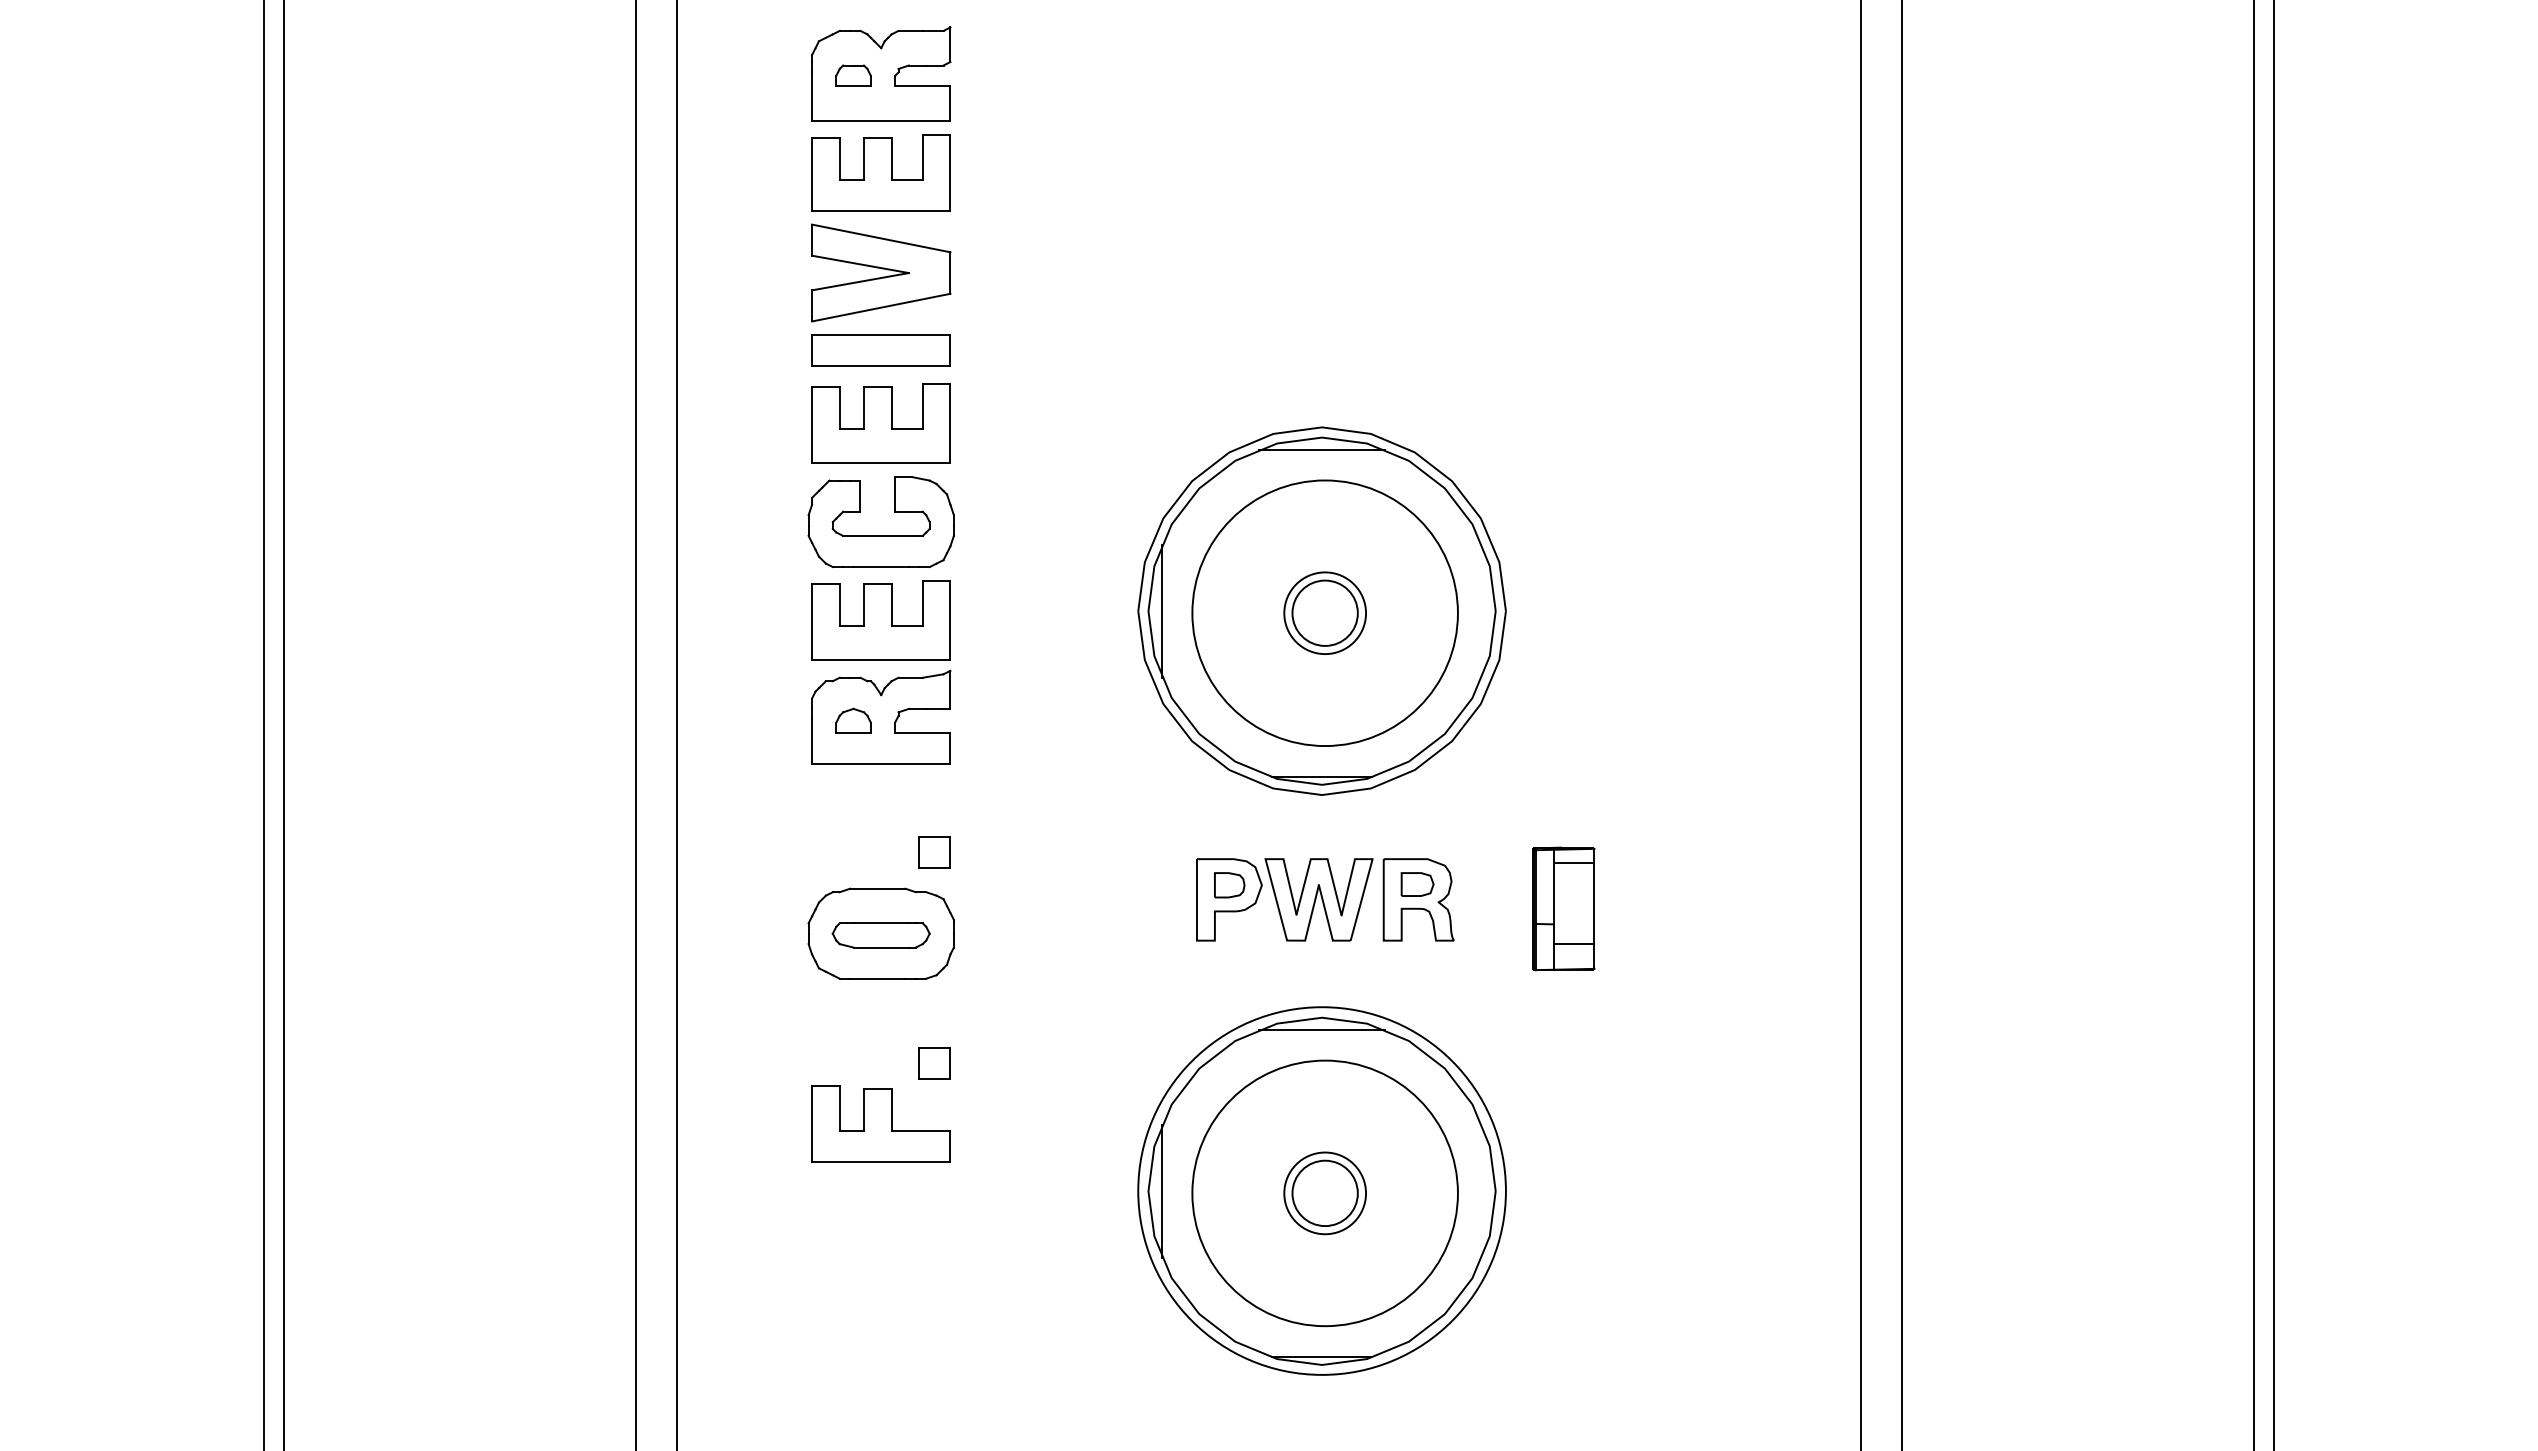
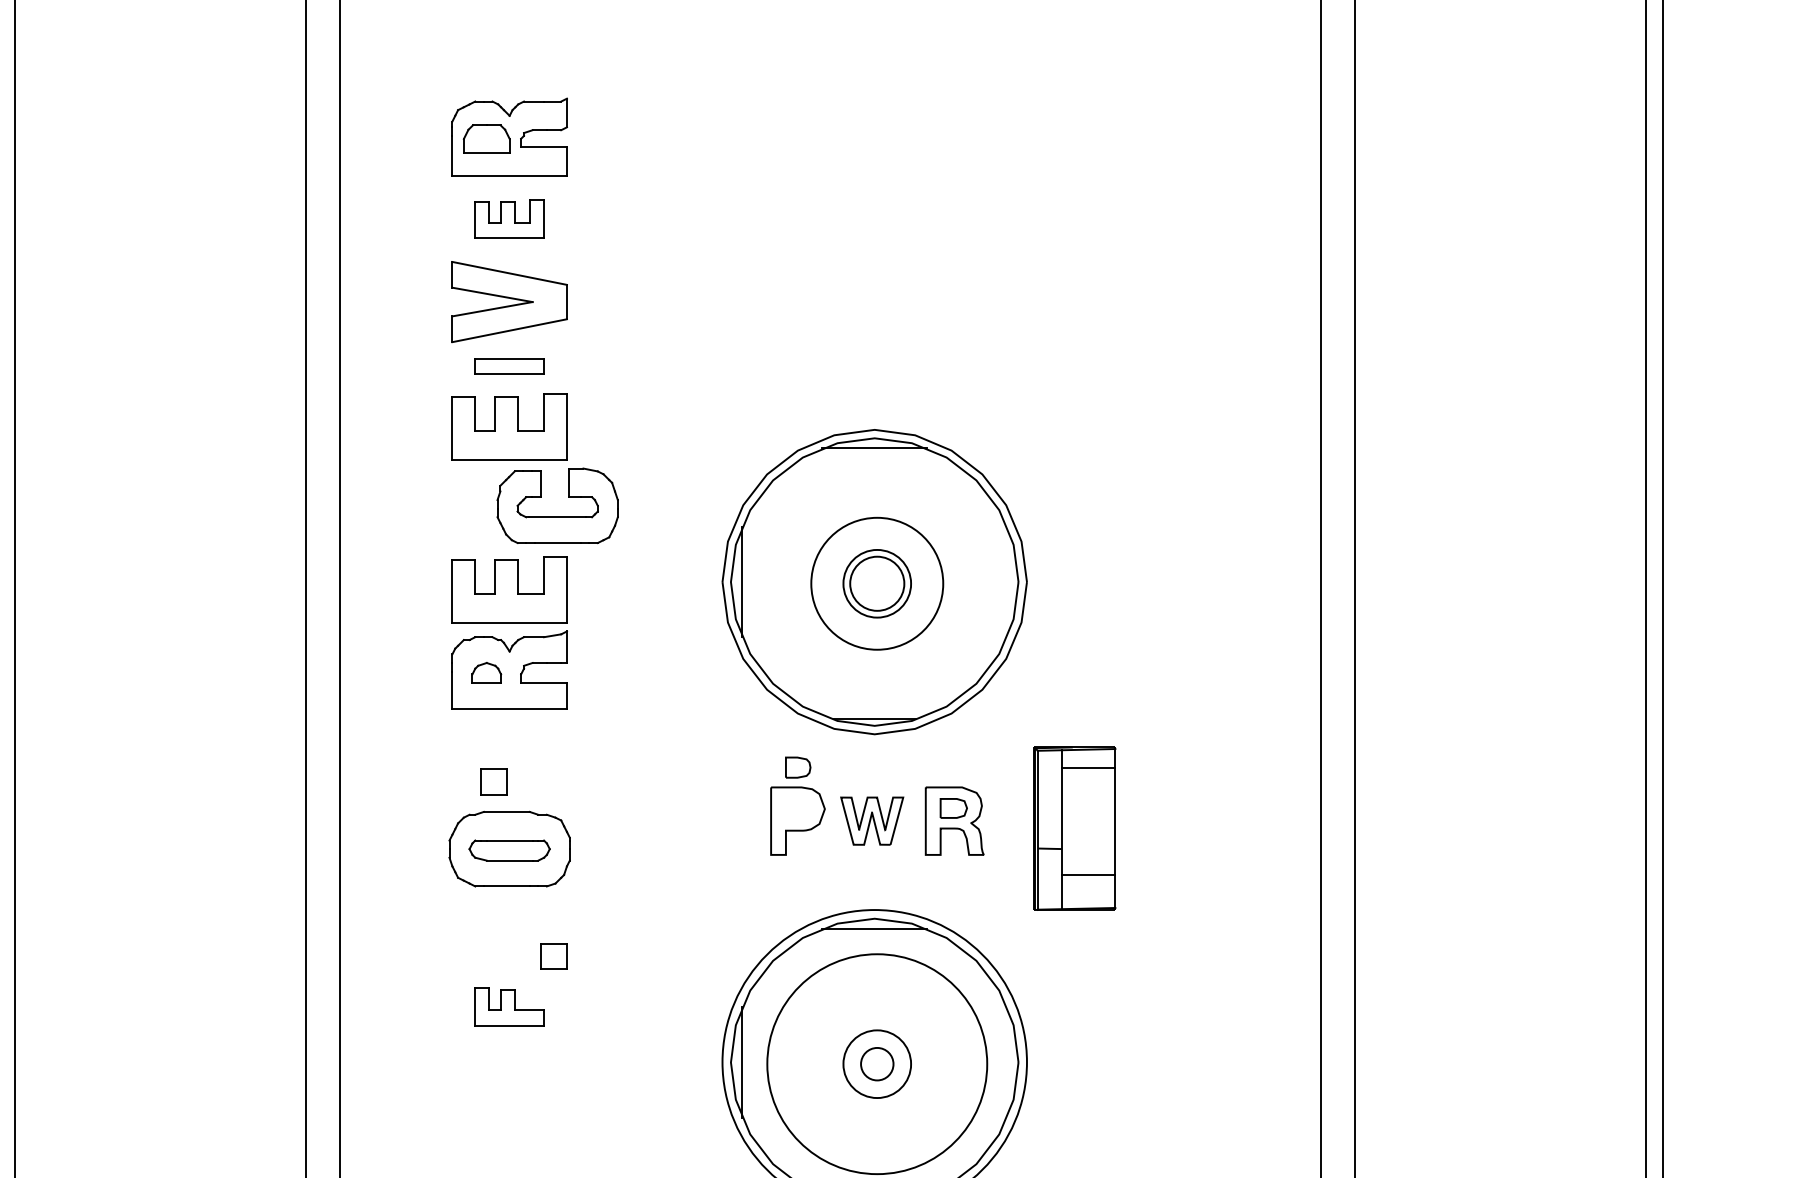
part: (853, 75) -> (486, 138), size x1.6
part: (880, 172) -> (509, 218), size x0.6
part: (880, 350) -> (509, 366), size x0.6
part: (880, 535) -> (557, 516), moved
circle: (1324, 613) -> (876, 583), size x0.6
part: (934, 852) -> (493, 781), moved
part: (1229, 885) -> (798, 767), moved
part: (1318, 899) -> (871, 820), size x0.7
part: (1563, 908) -> (1074, 828), size x1.6
part: (880, 1123) -> (509, 1006), size x0.6
circle: (1324, 1193) -> (876, 1064), size x0.6

